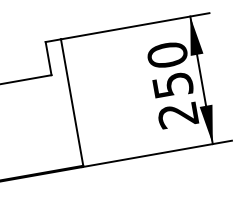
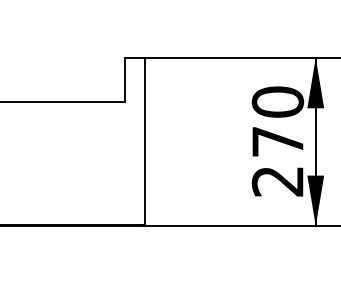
text: (173, 84) -> (278, 141), 250 -> 270

